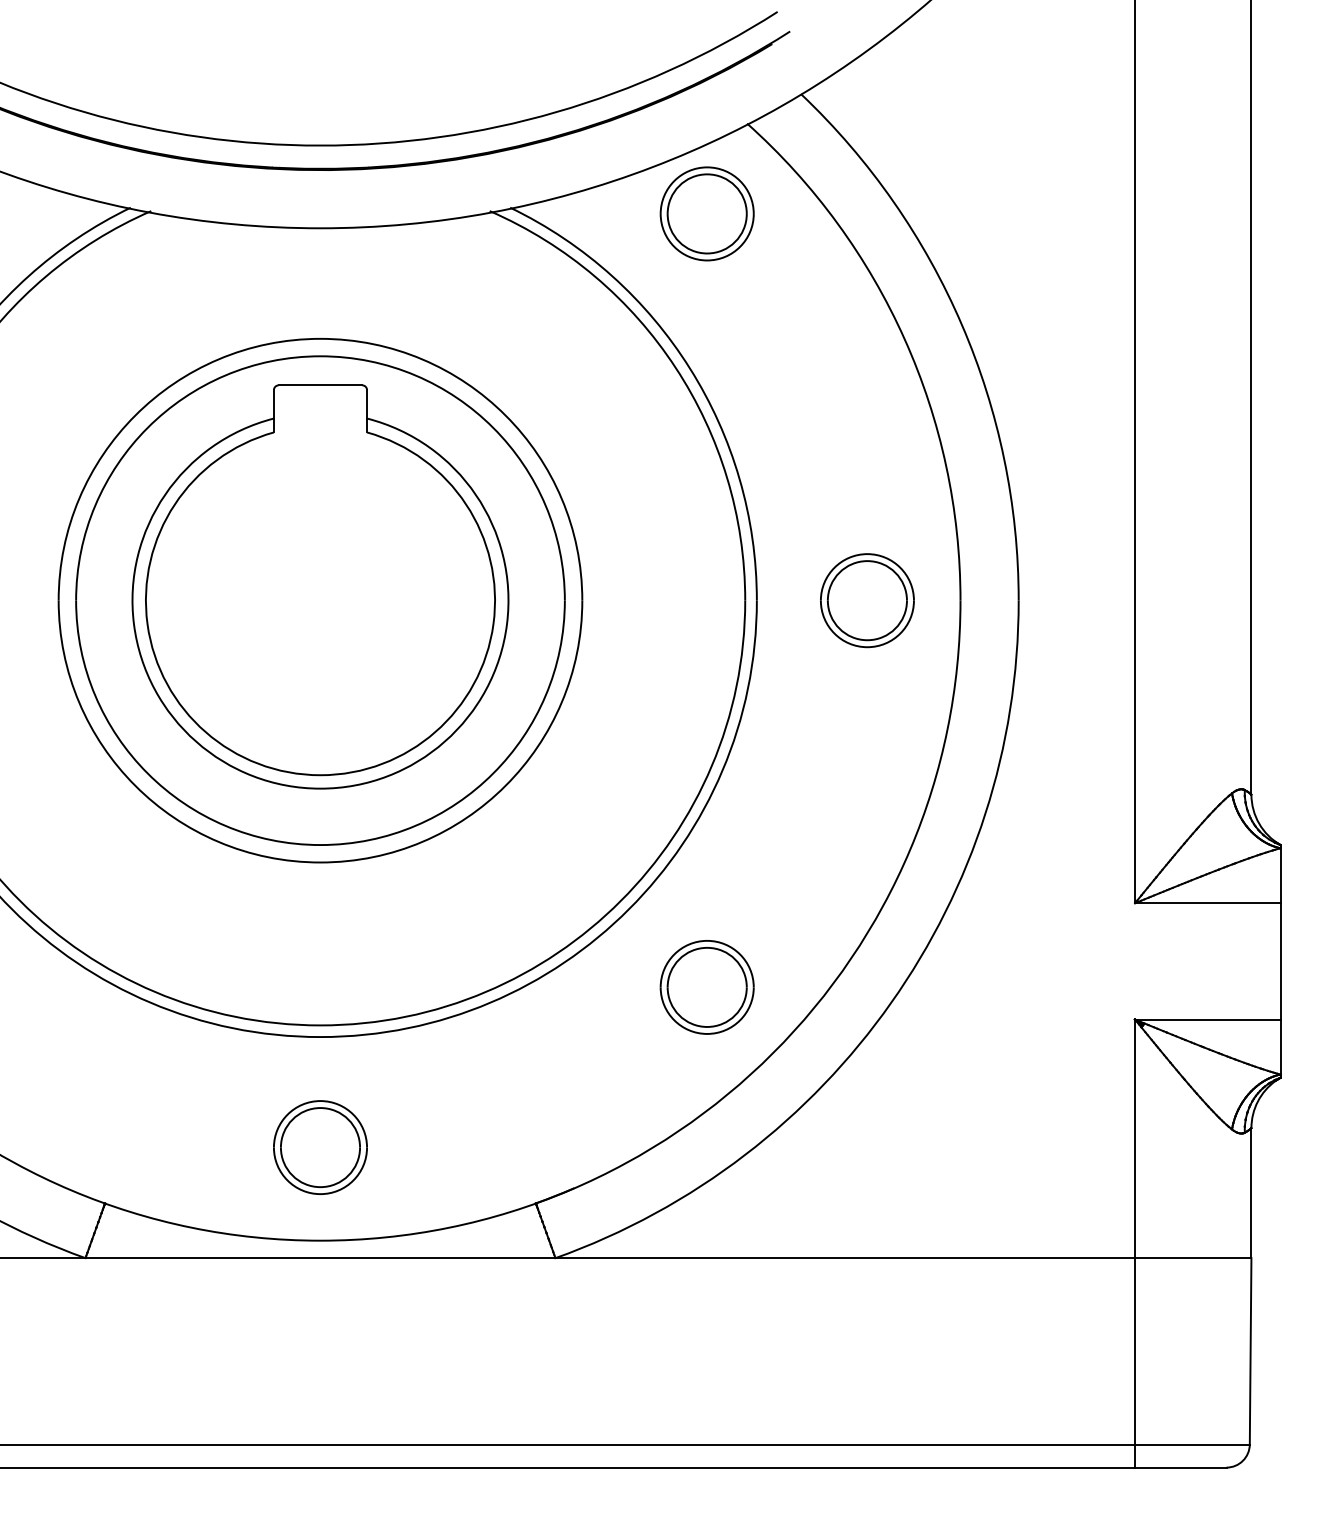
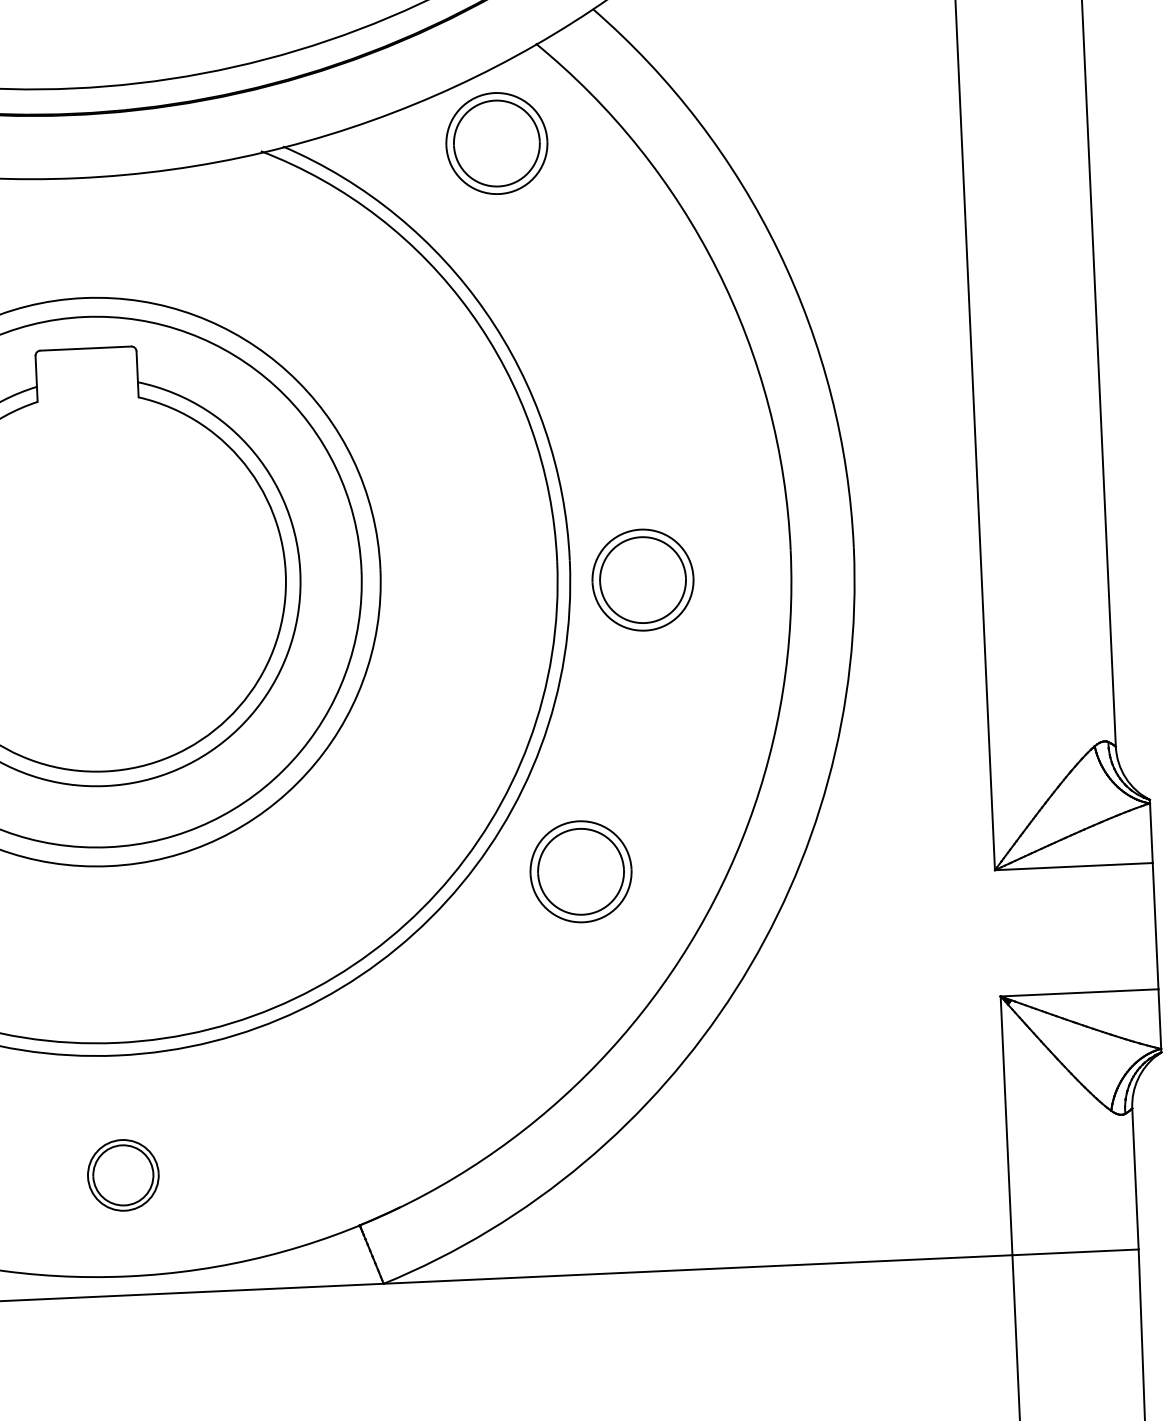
part: (867, 600) -> (643, 579), moved
part: (706, 987) -> (580, 871), moved
part: (320, 1147) -> (123, 1175), size x0.7

